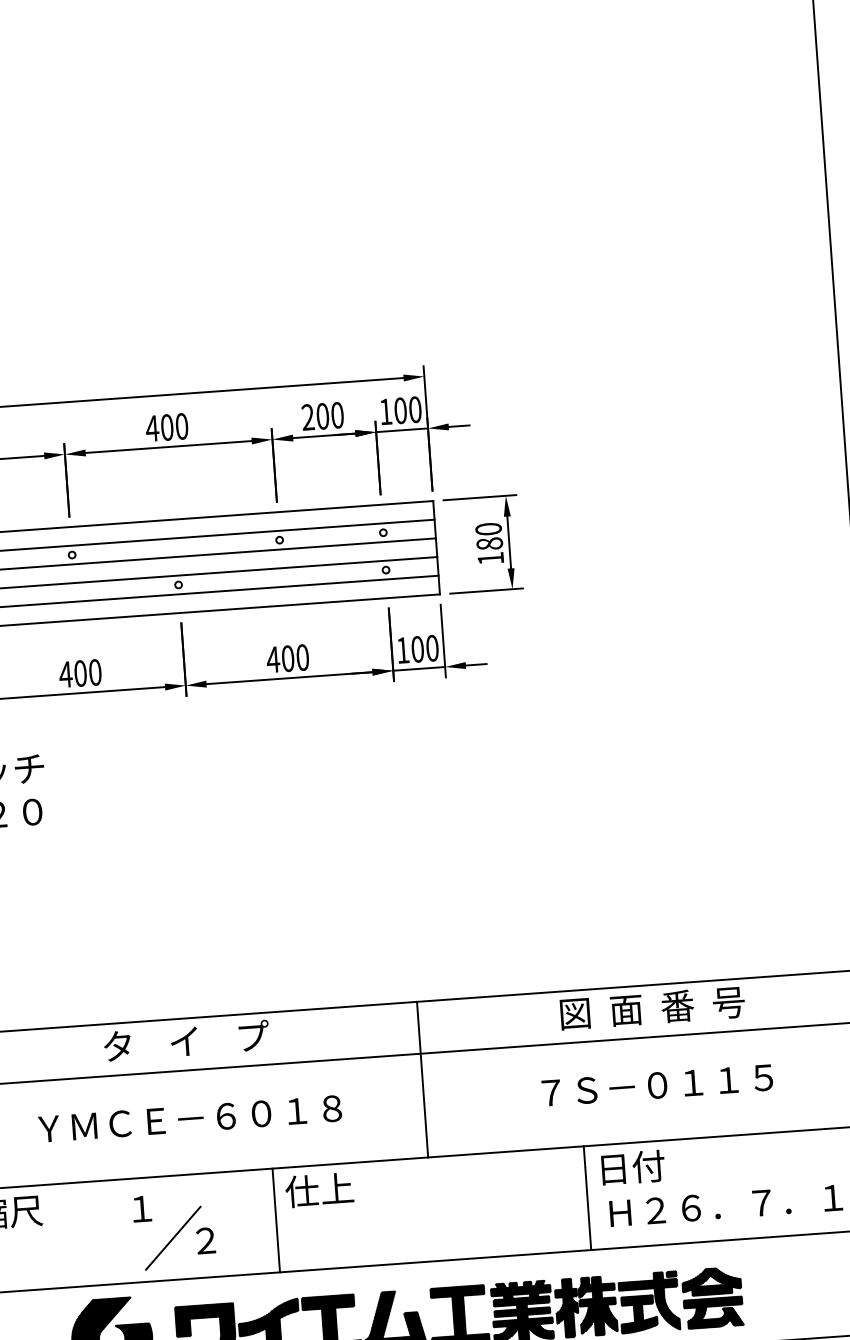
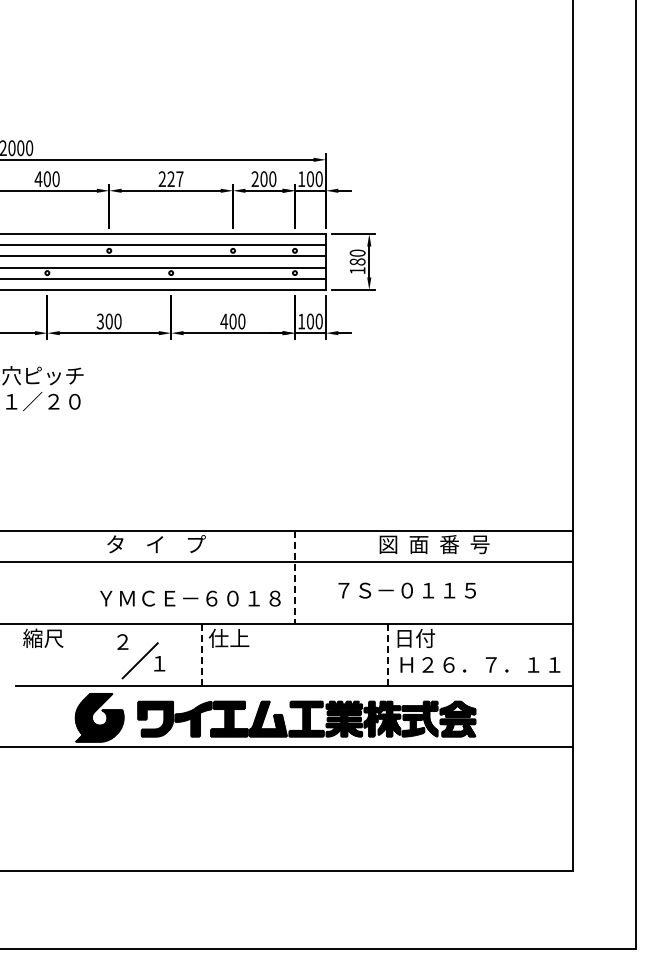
text: (166, 428) -> (170, 179), 400 -> 227
text: (65, 674) -> (100, 321), 400 -> 300
line: (423, 1080) -> (295, 577), solid -> dashed
text: (656, 1085) -> (406, 590), moved
text: (190, 1118) -> (190, 598), moved
line: (586, 1198) -> (387, 654), solid -> dashed
text: (141, 1208) -> (122, 641), １ -> ２
line: (276, 1220) -> (202, 654), solid -> dashed
text: (205, 1238) -> (159, 662), ２ -> １

